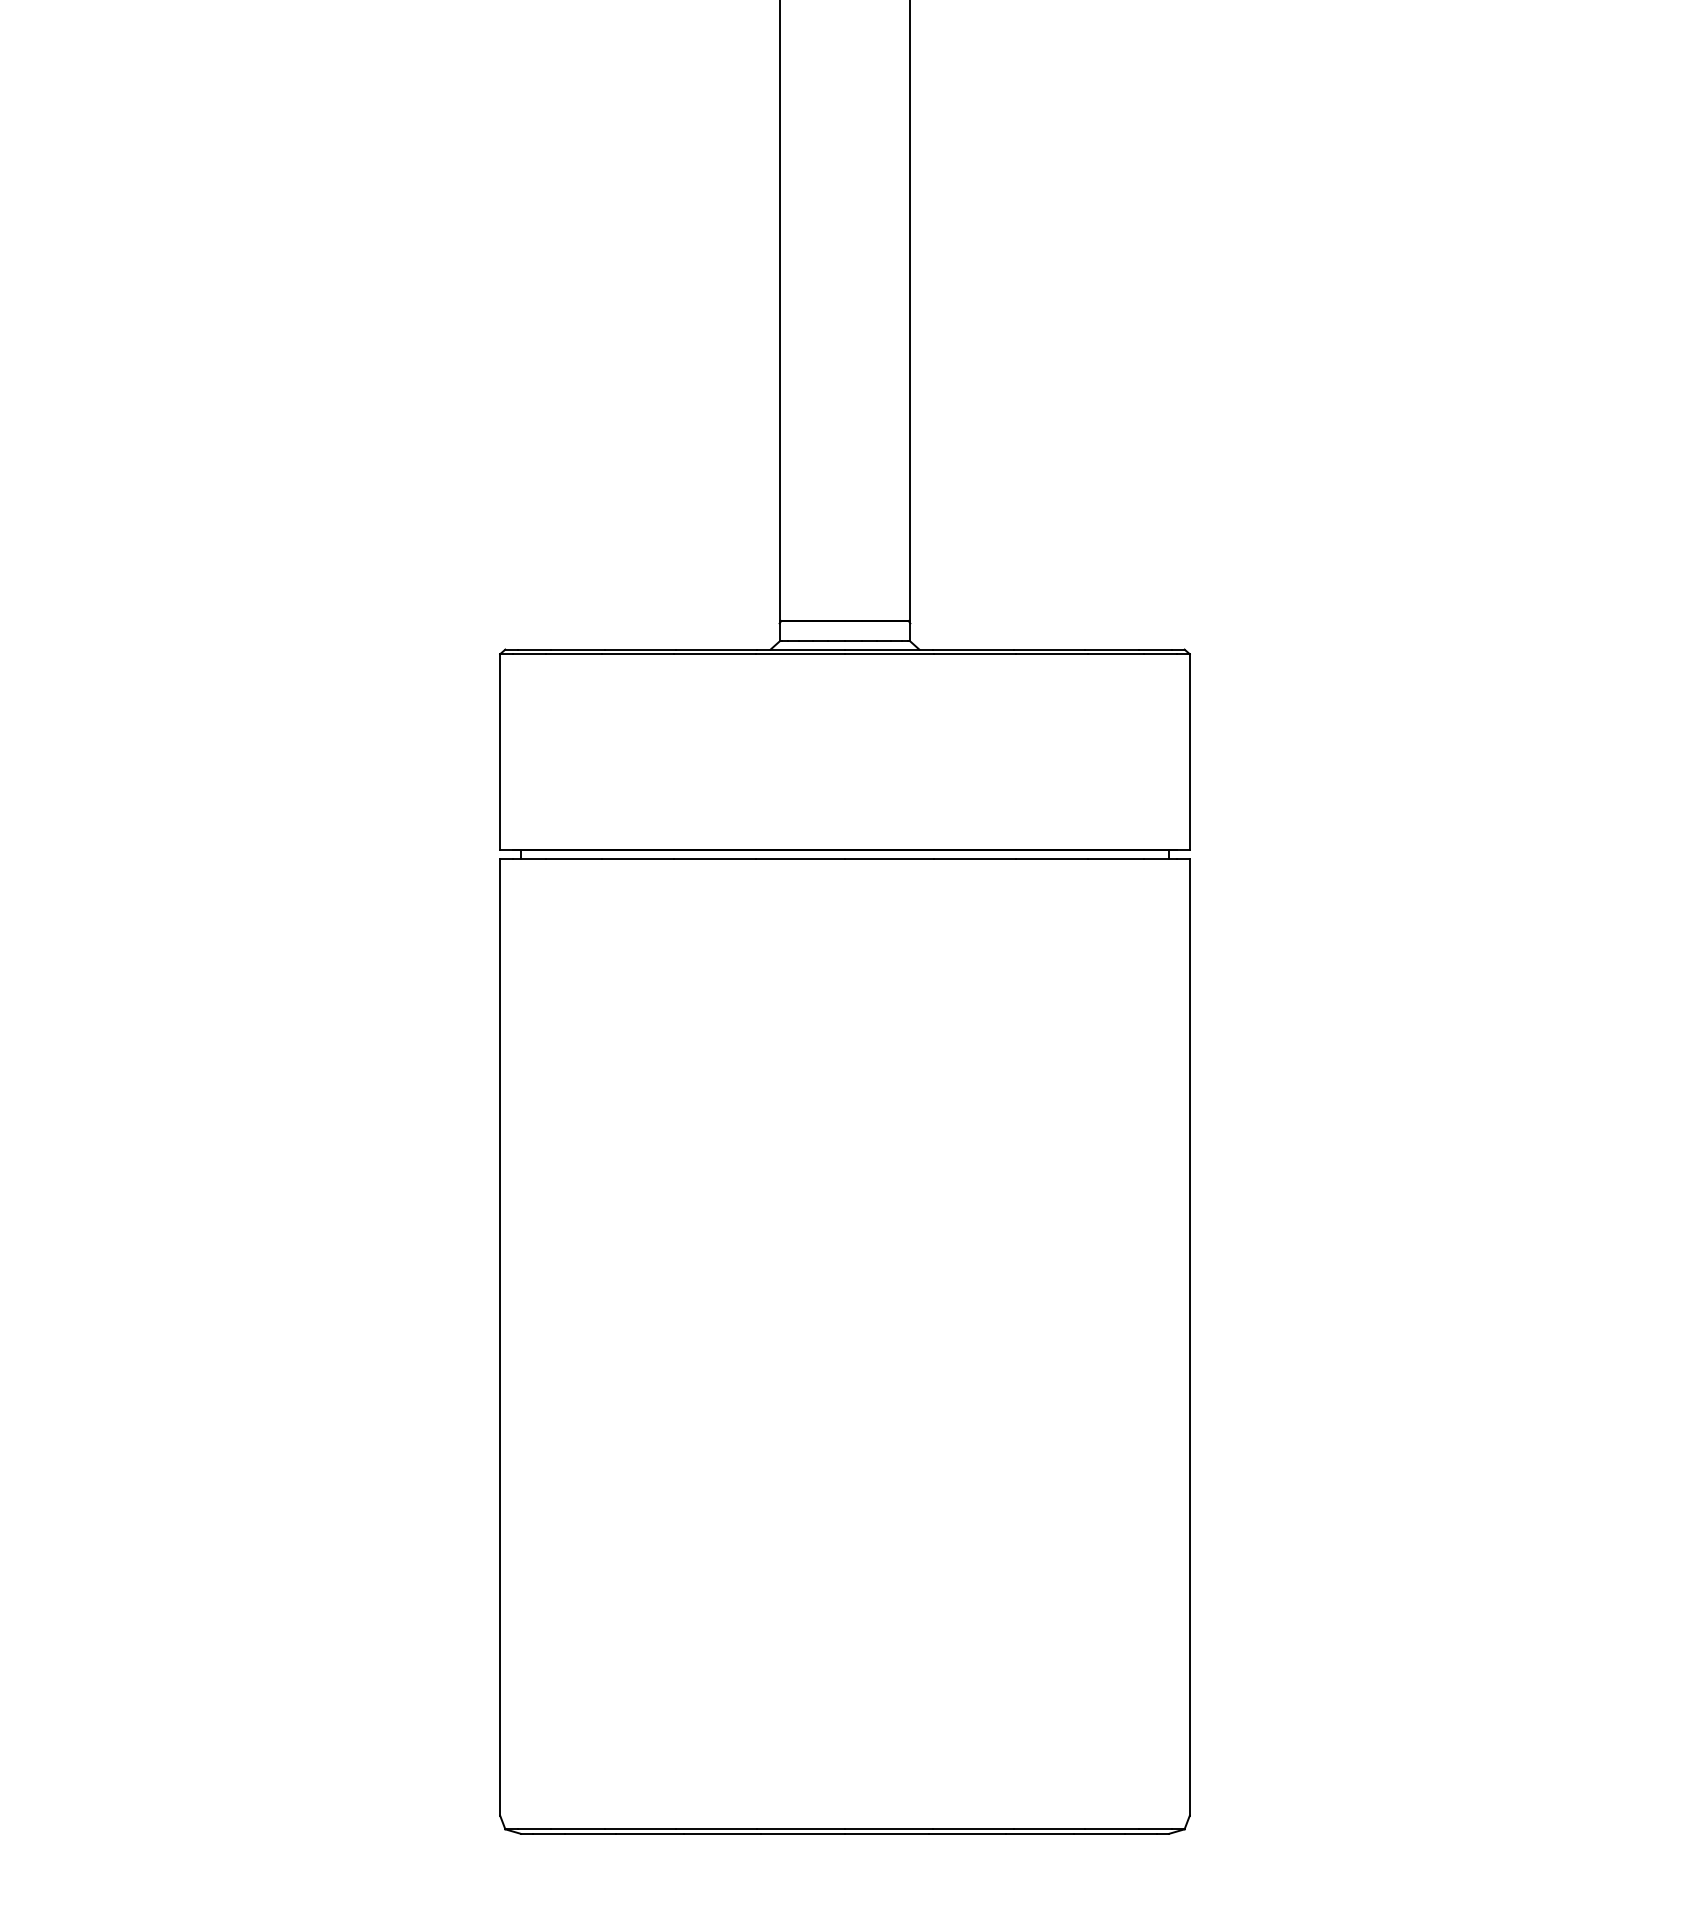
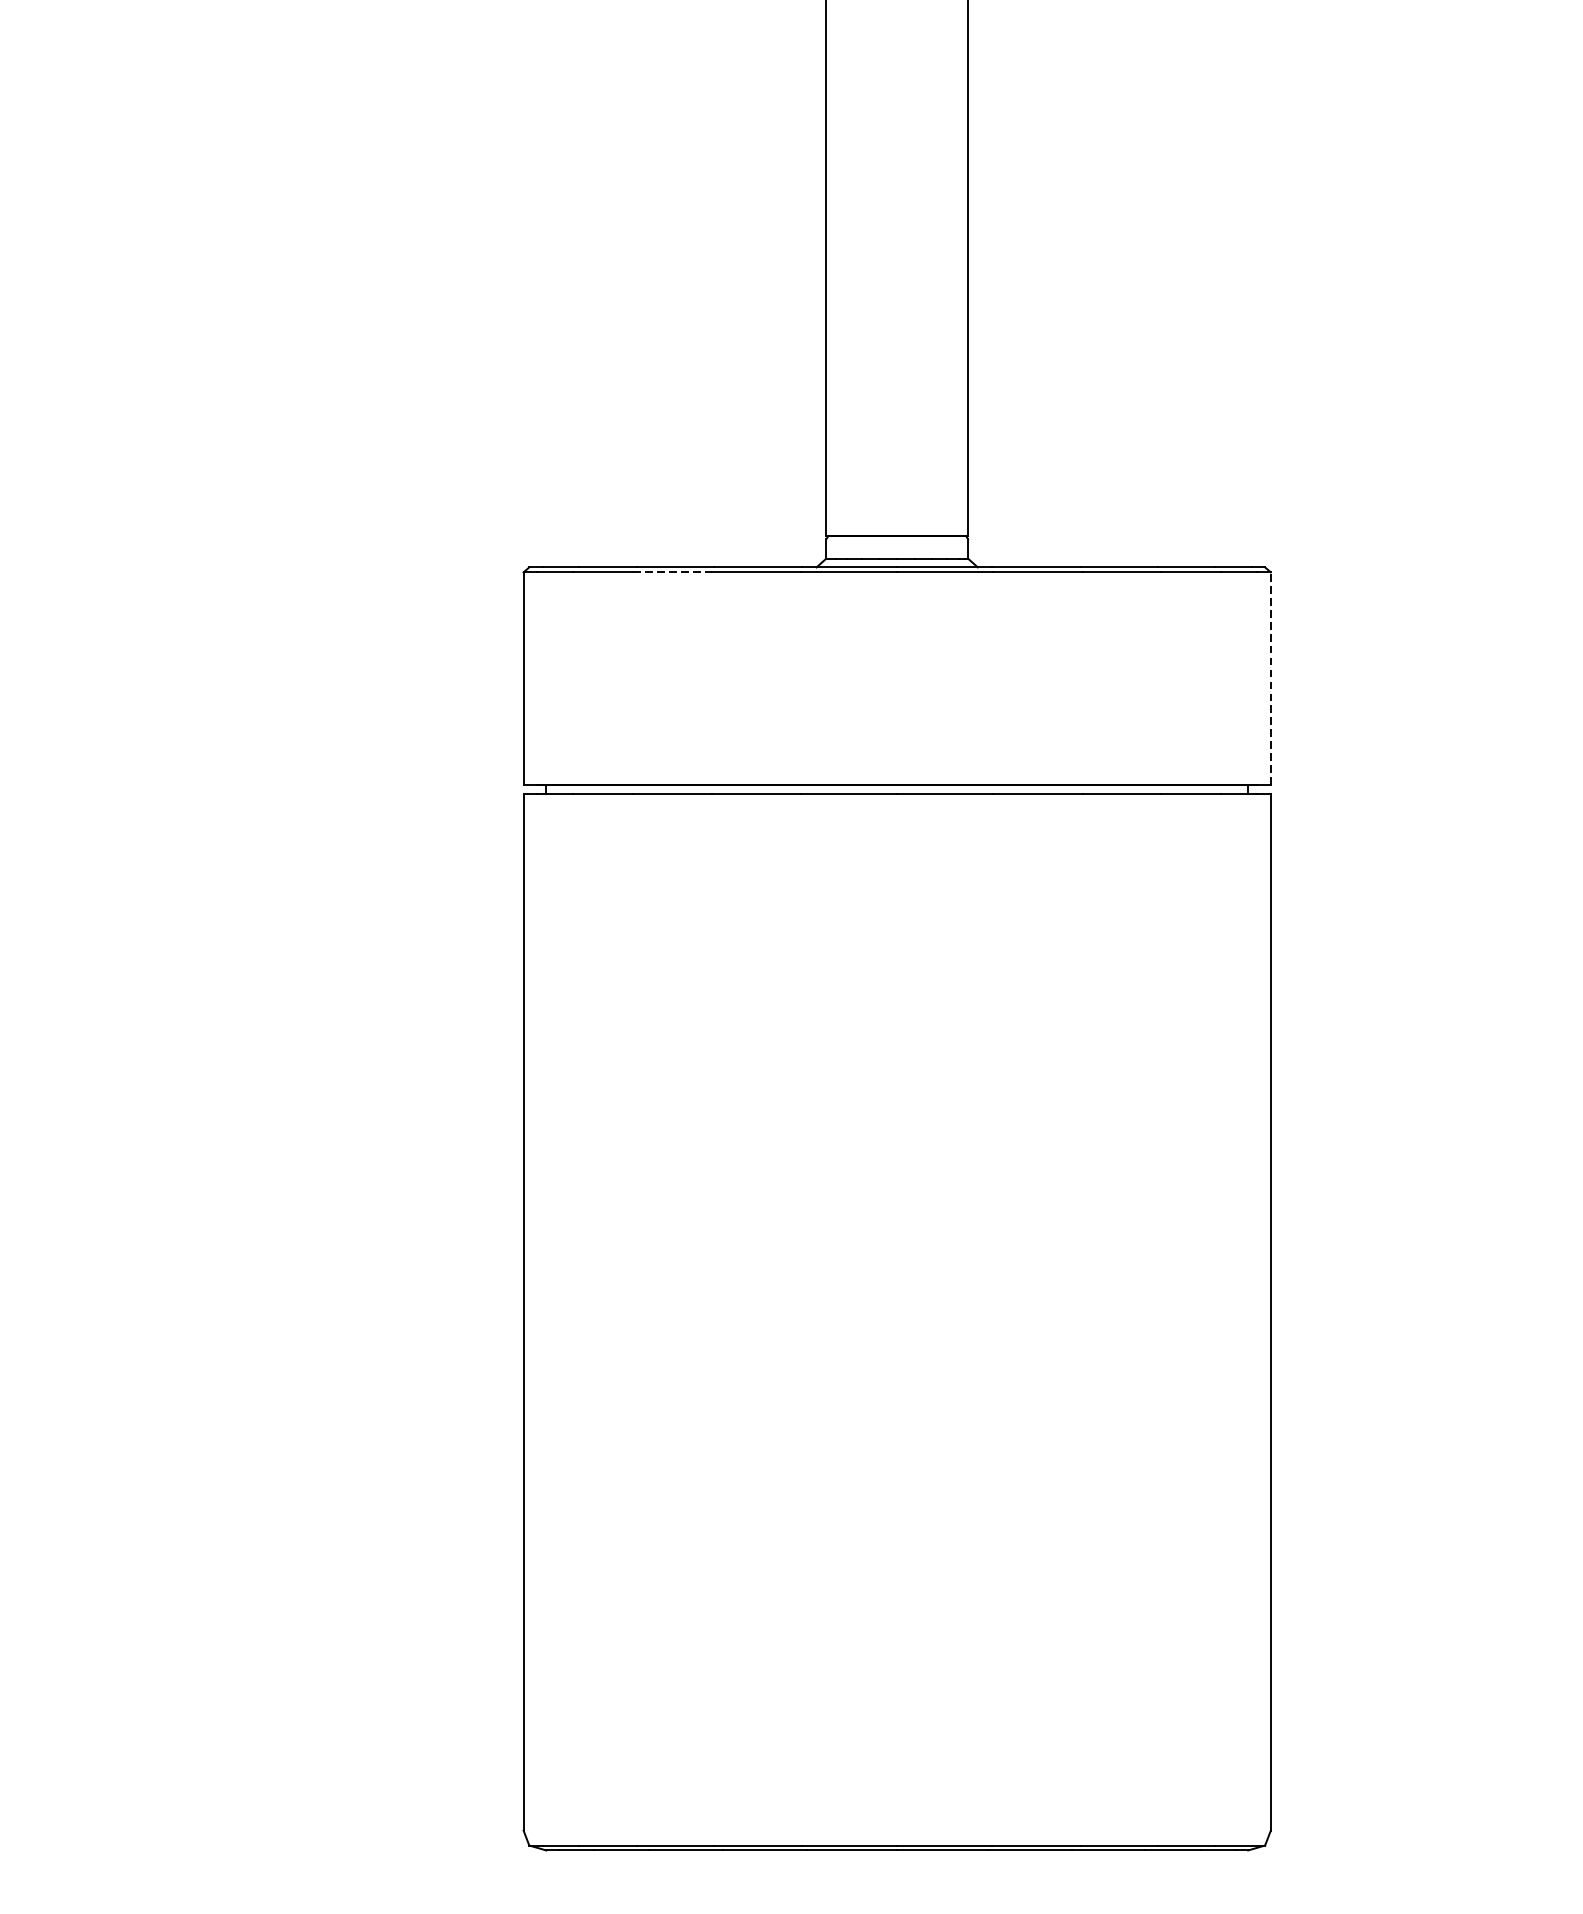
line: (638, 654) -> (673, 572), solid -> dashed
line: (1189, 752) -> (1270, 678), solid -> dashed

